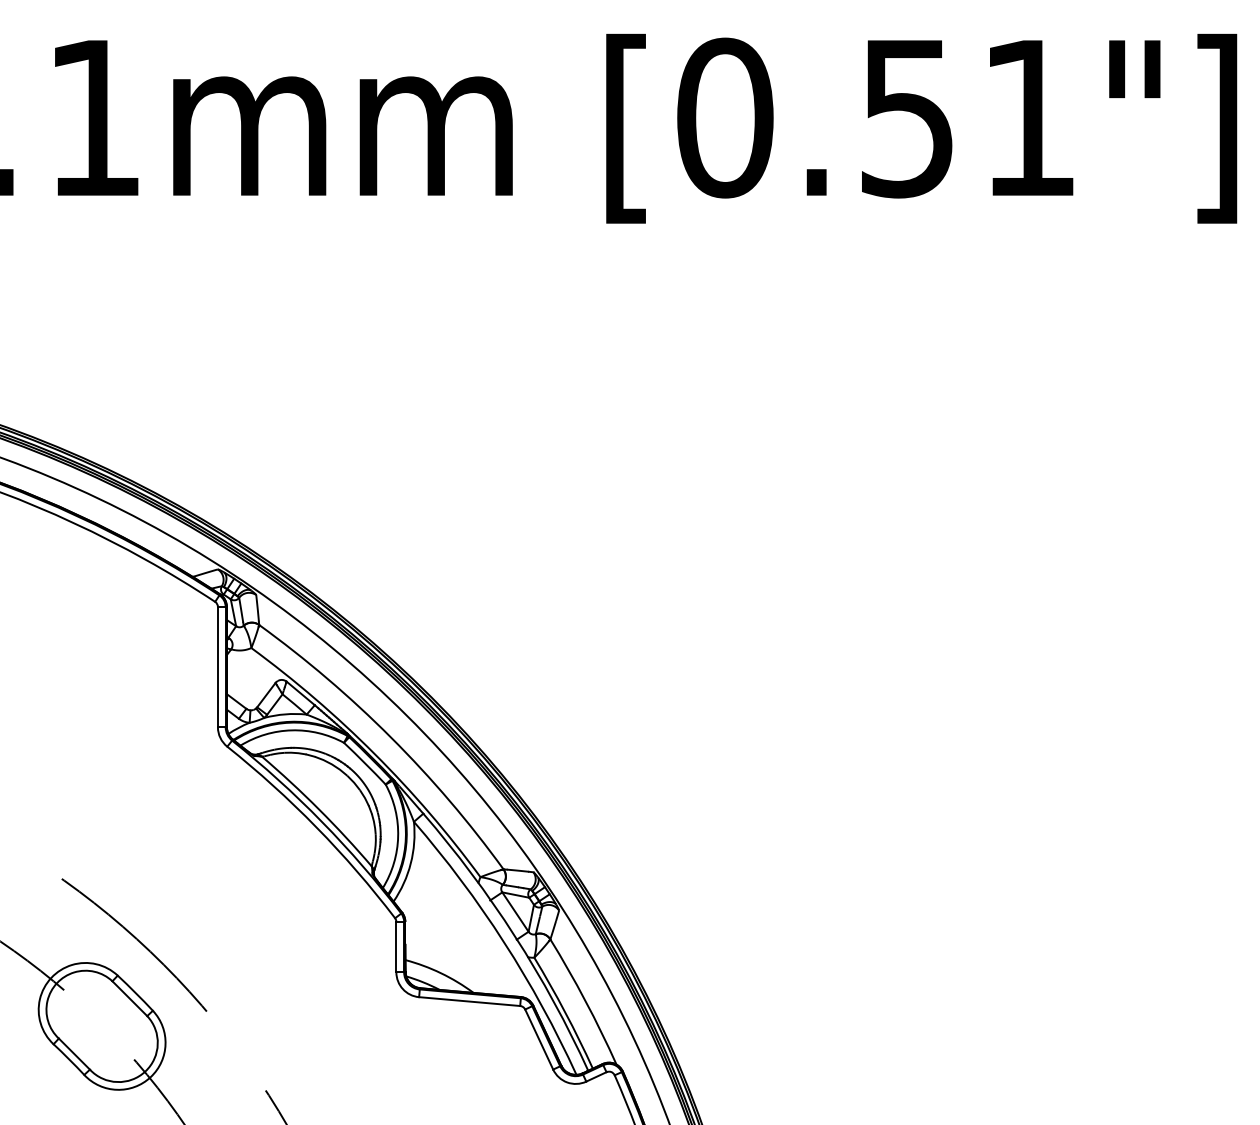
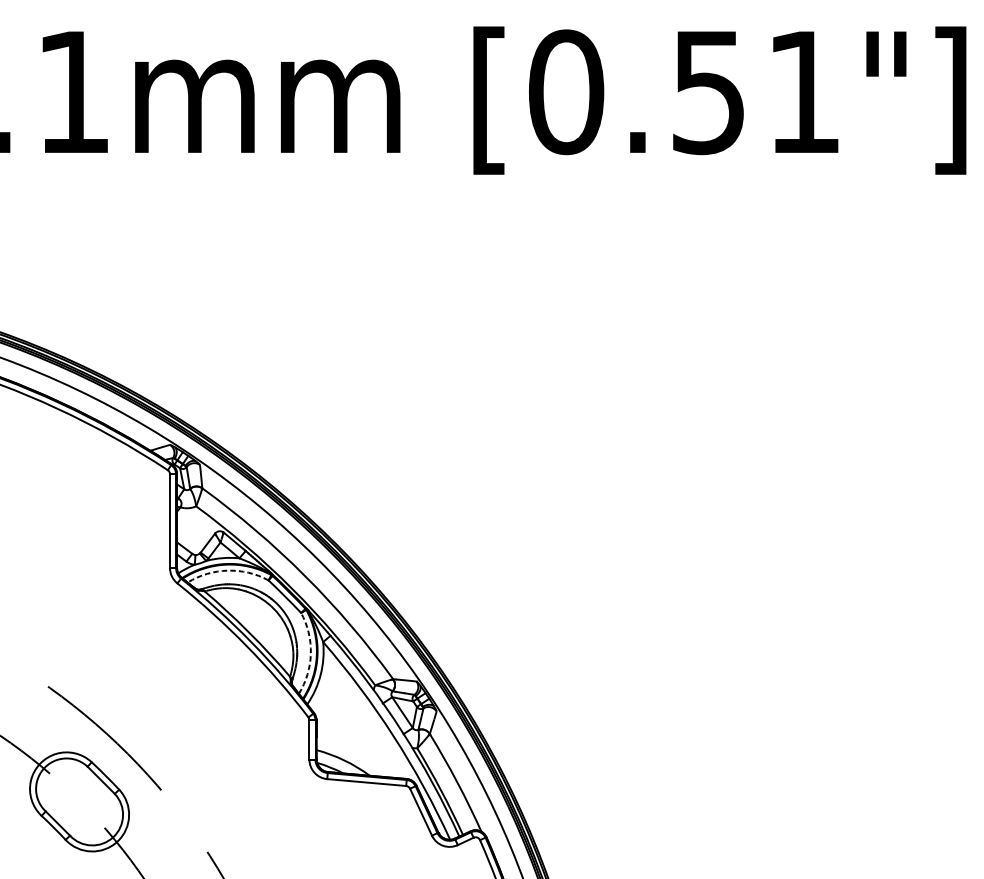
arc: (291, 730) -> (227, 570), solid -> dashed
arc: (398, 836) -> (311, 653), solid -> dashed

